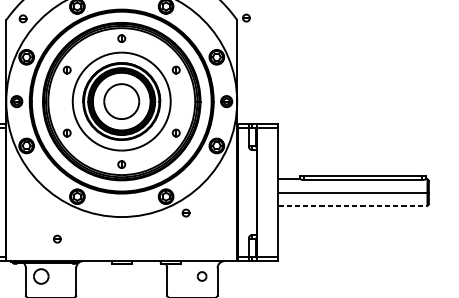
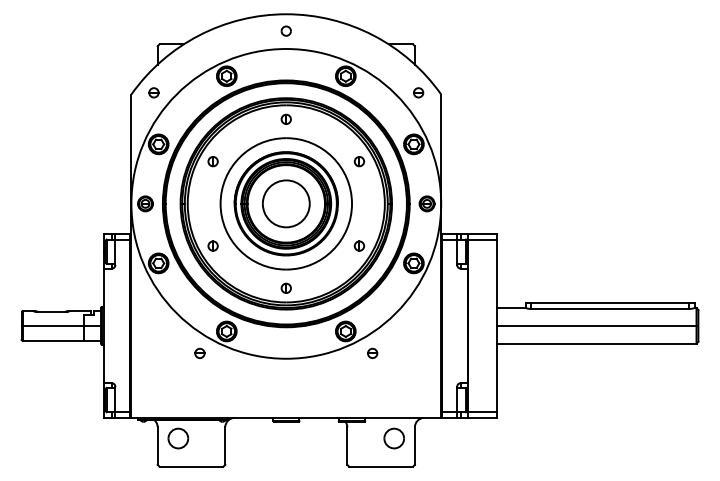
part: (246, 17) -> (418, 92), moved
line: (352, 205) -> (596, 343), dashed -> solid
part: (57, 238) -> (199, 352), moved
part: (201, 276) -> (393, 438), size x1.67

